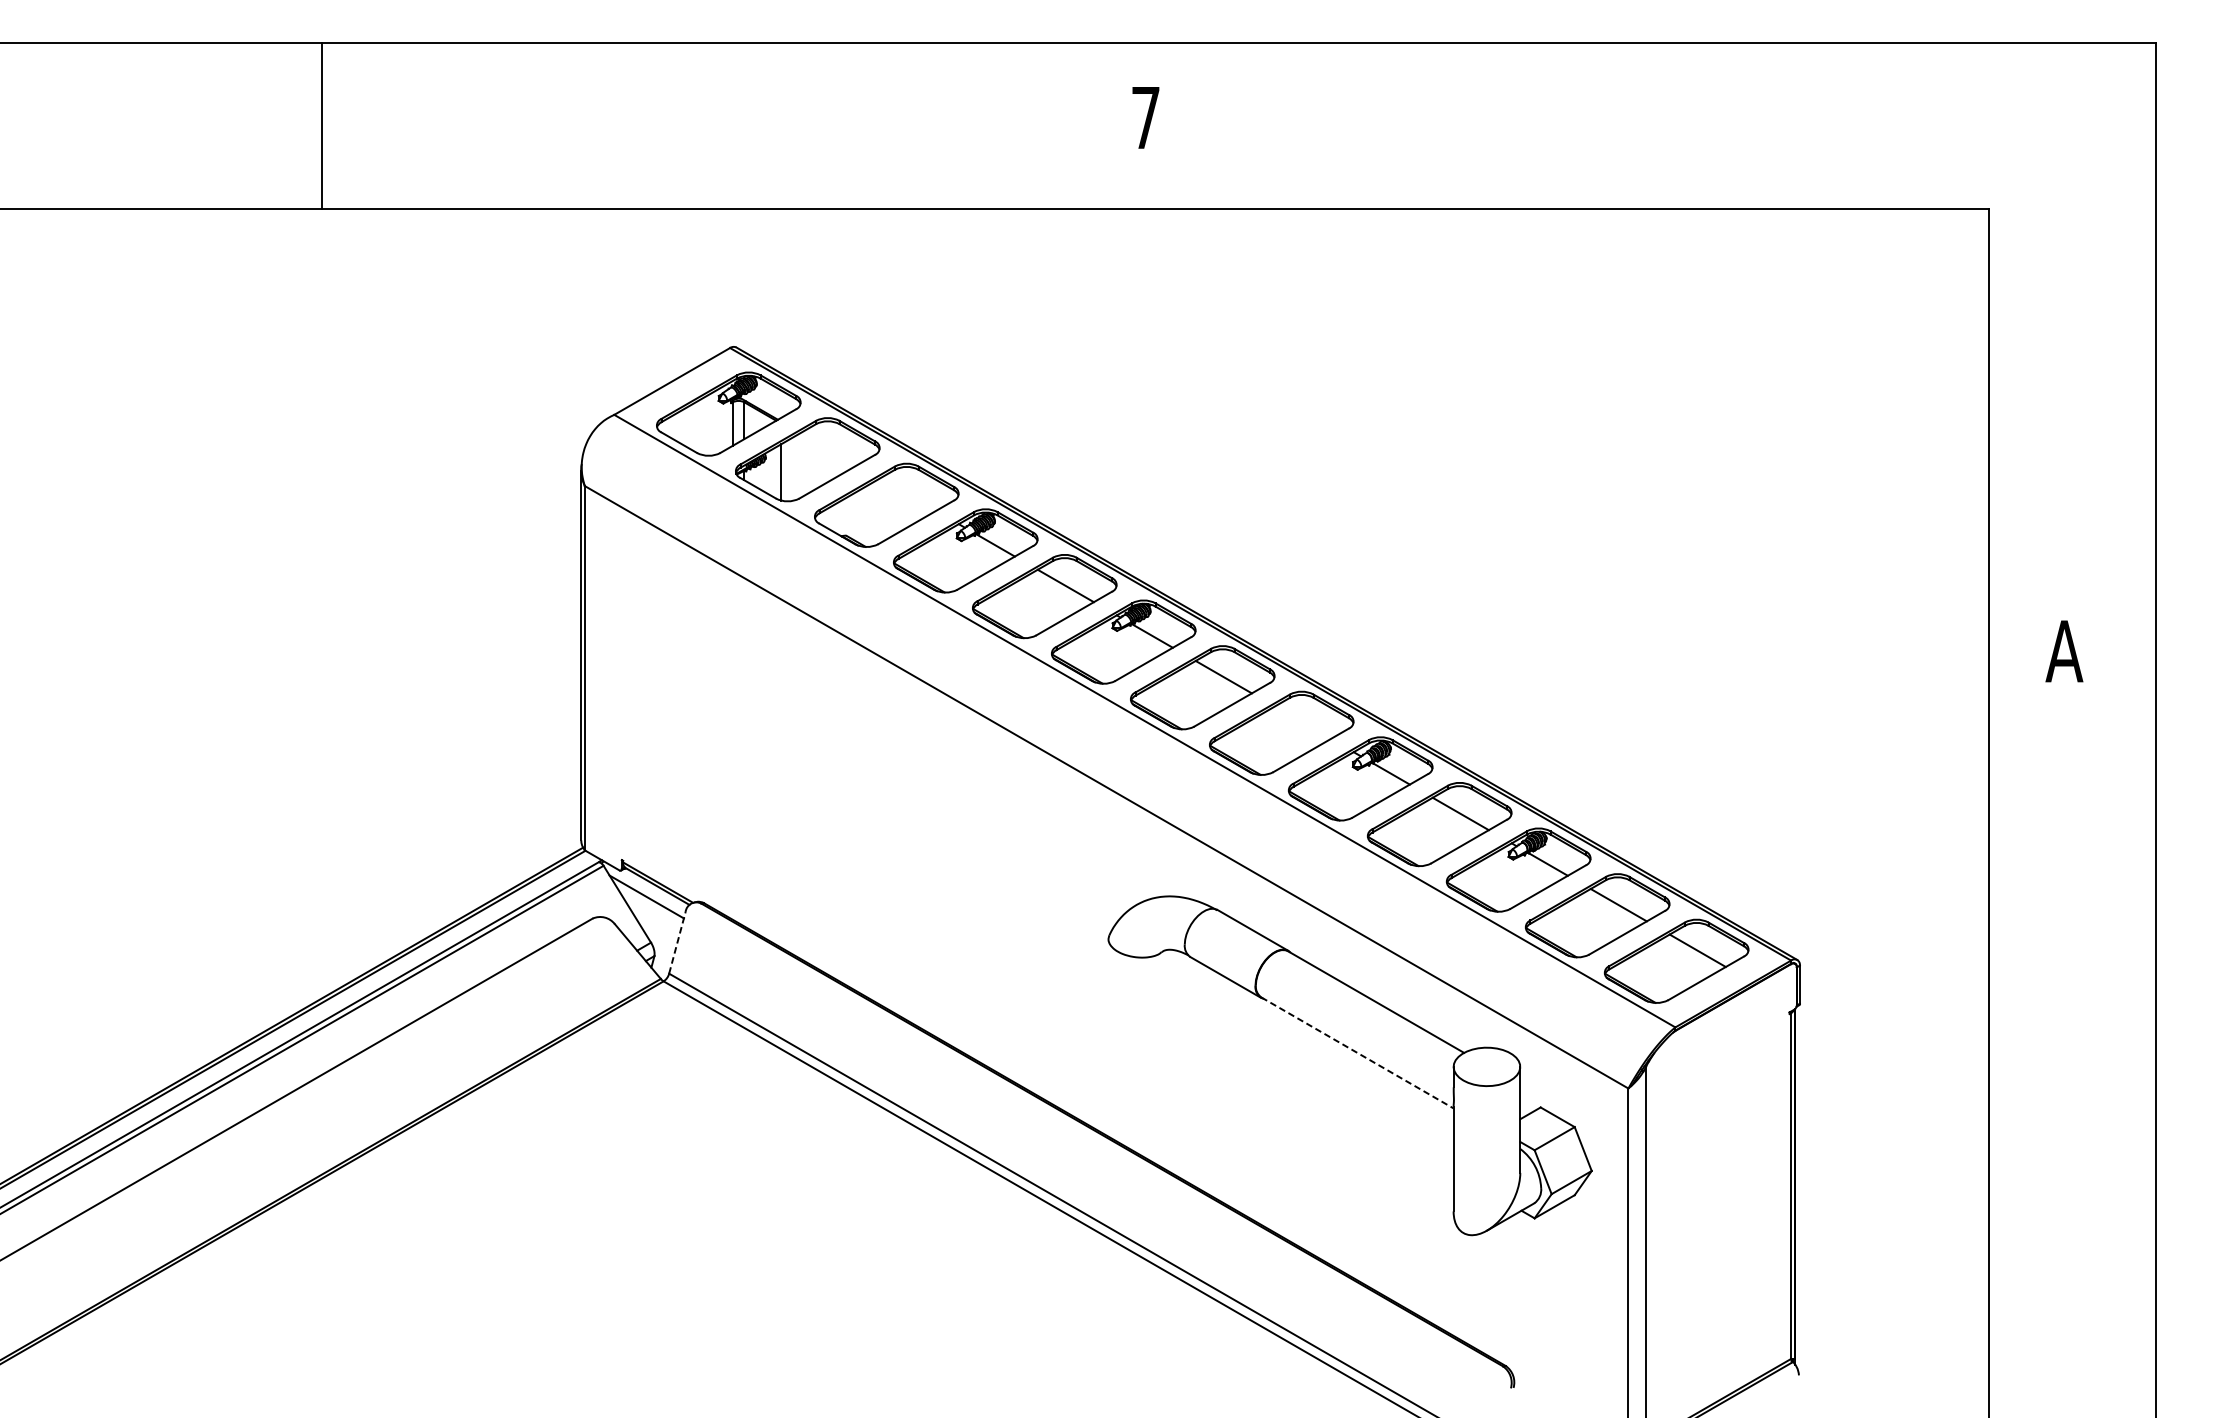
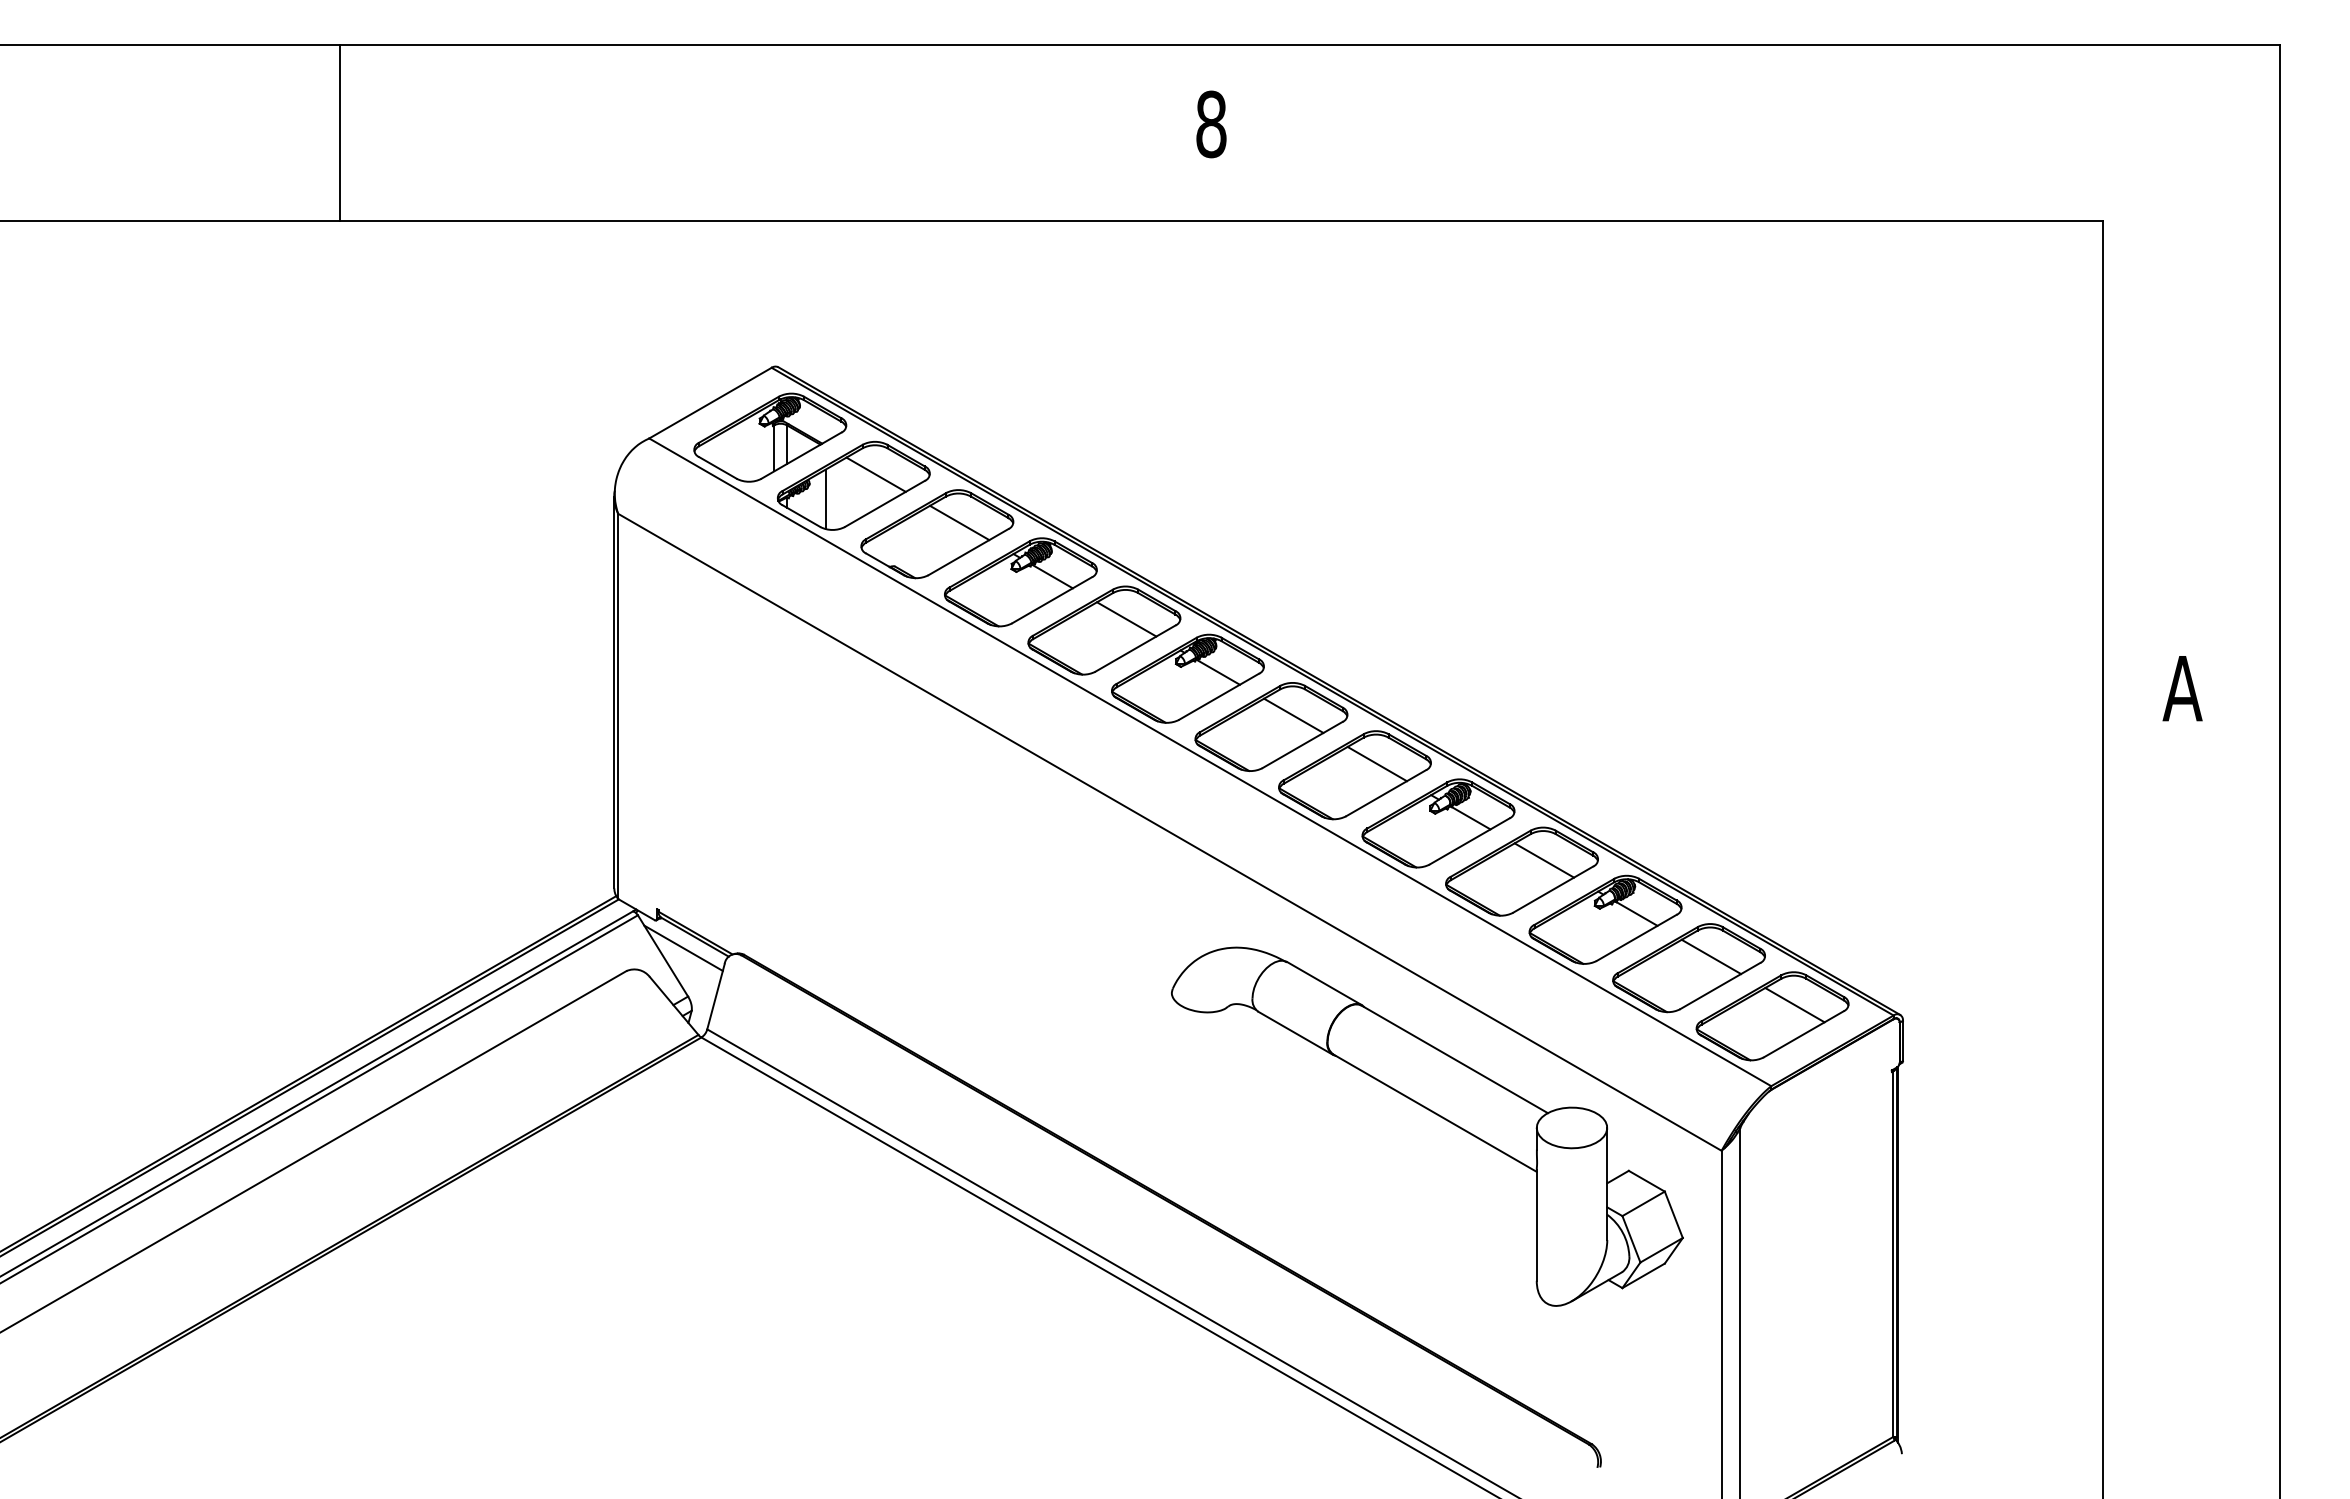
text: (1146, 117) -> (1211, 124), 7 -> 8
line: (828, 448) -> (875, 474), added
line: (907, 494) -> (959, 522), added
line: (1302, 722) -> (1376, 763), added
line: (676, 942) -> (715, 996), dashed -> solid
line: (1357, 1053) -> (1435, 1113), dashed -> solid

